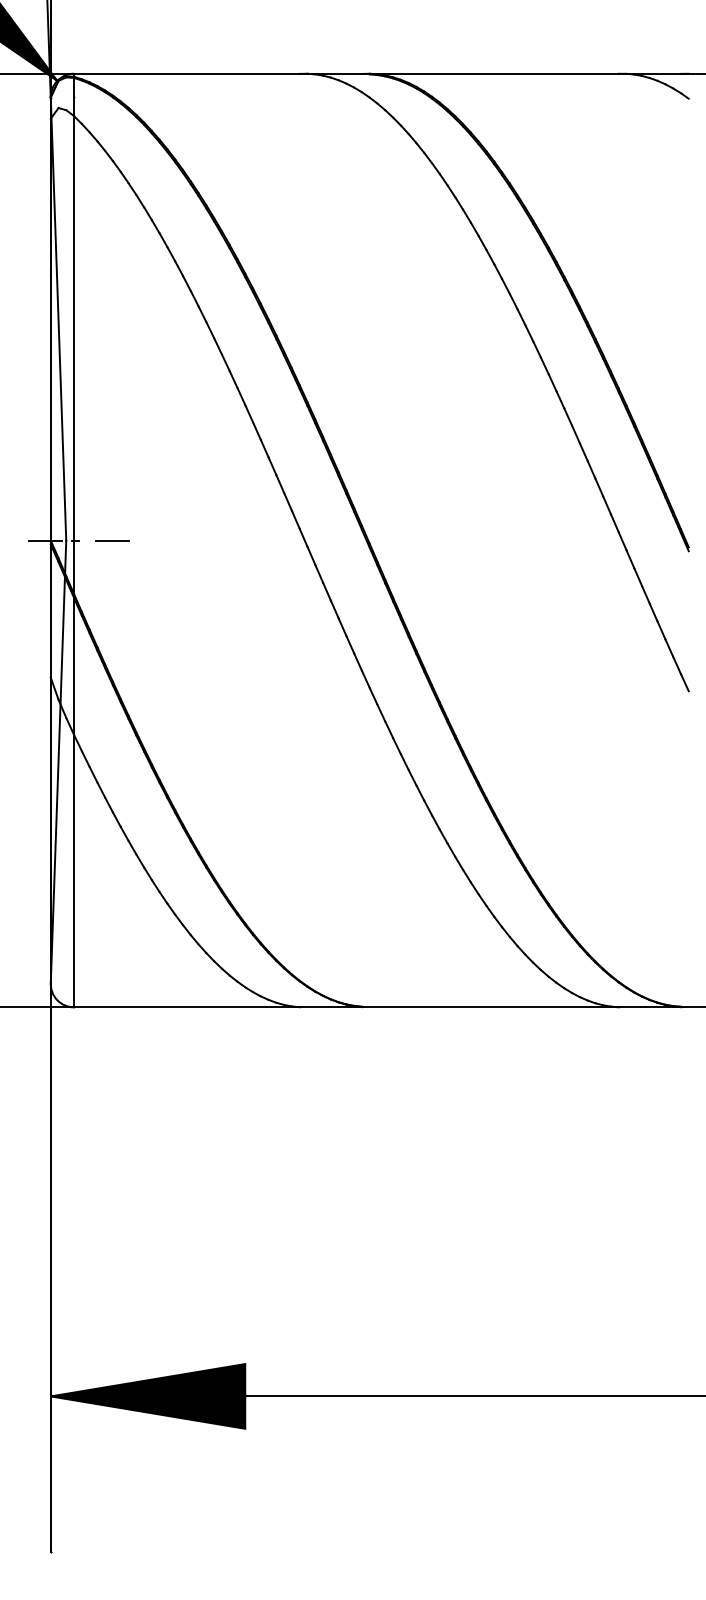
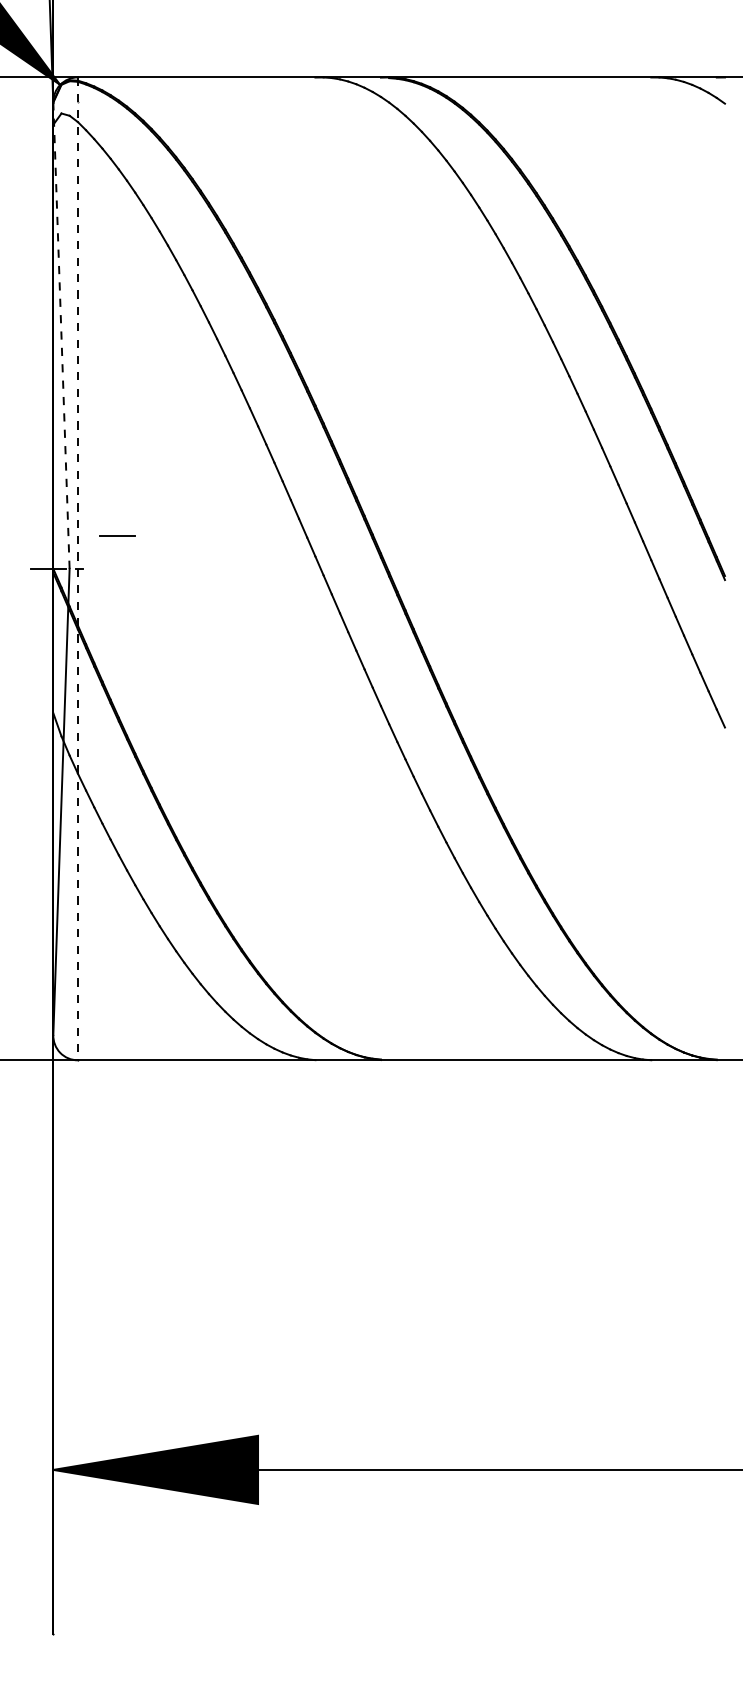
line: (58, 318) -> (61, 335), solid -> dashed
line: (74, 540) -> (78, 568), solid -> dashed
line: (112, 540) -> (118, 536), moved

